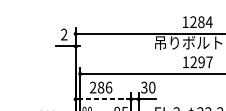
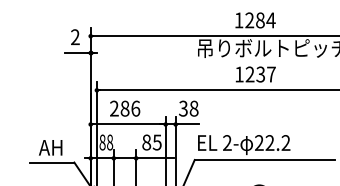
text: (201, 62) -> (260, 74), 1297 -> 1237
text: (151, 87) -> (193, 108), 30 -> 38
line: (103, 99) -> (128, 124), dashed -> solid

